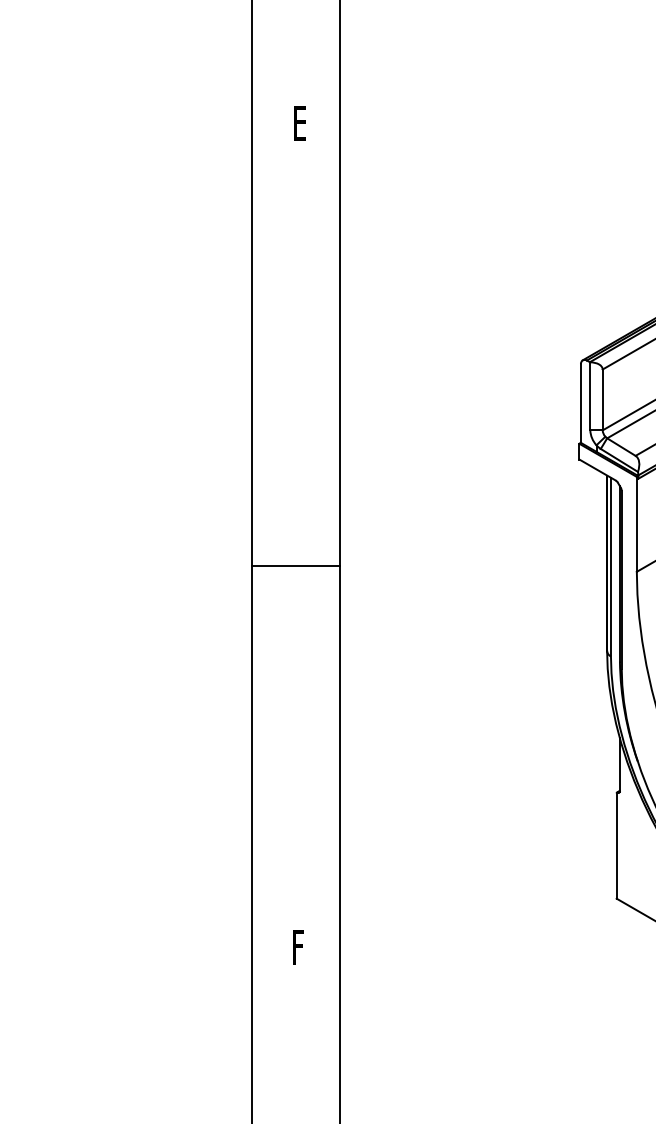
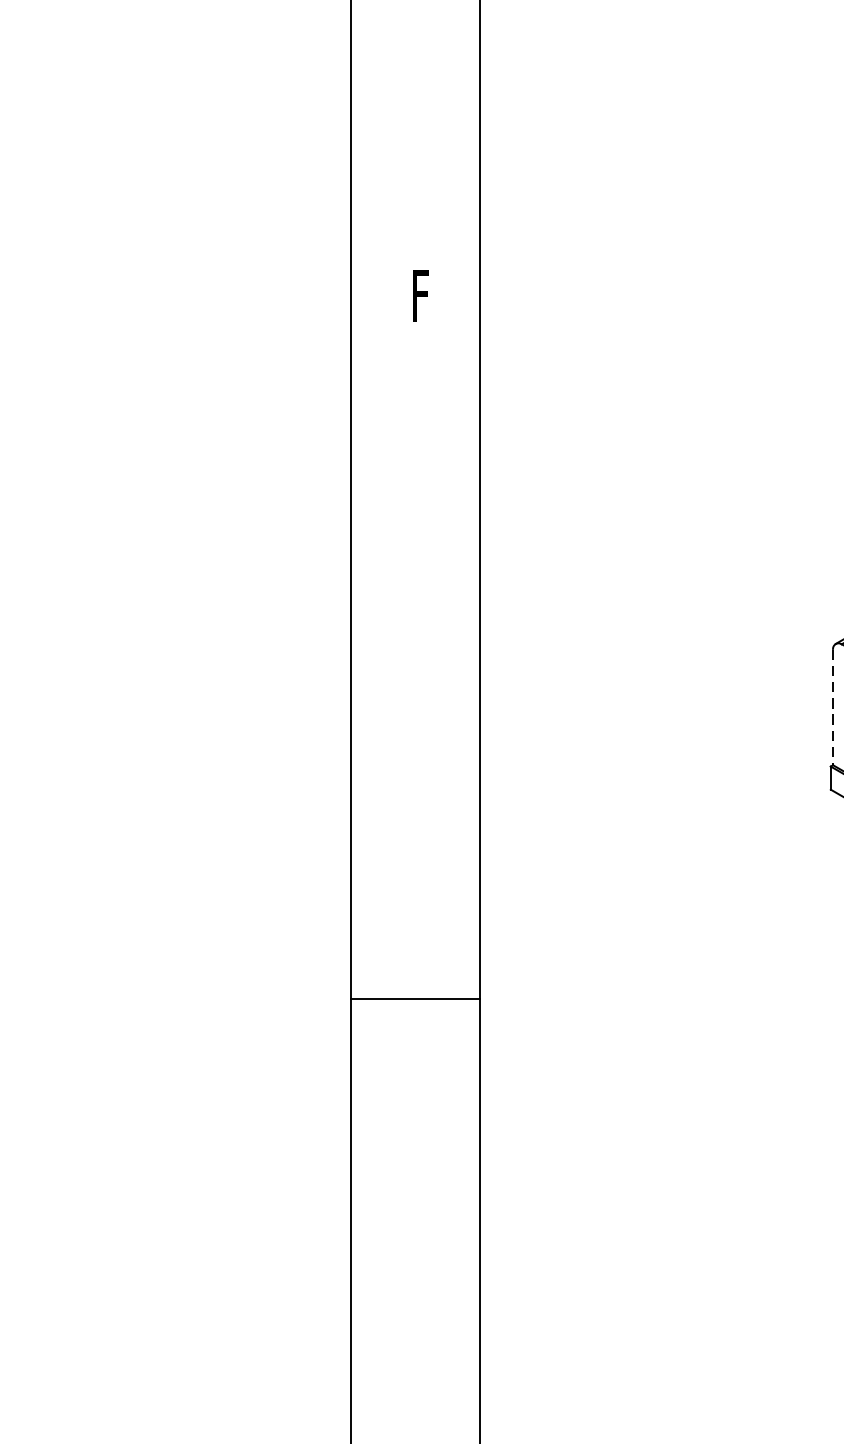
text: (299, 123) -> (419, 296), E -> F
line: (581, 404) -> (833, 708), solid -> dashed
line: (296, 565) -> (415, 998), moved

